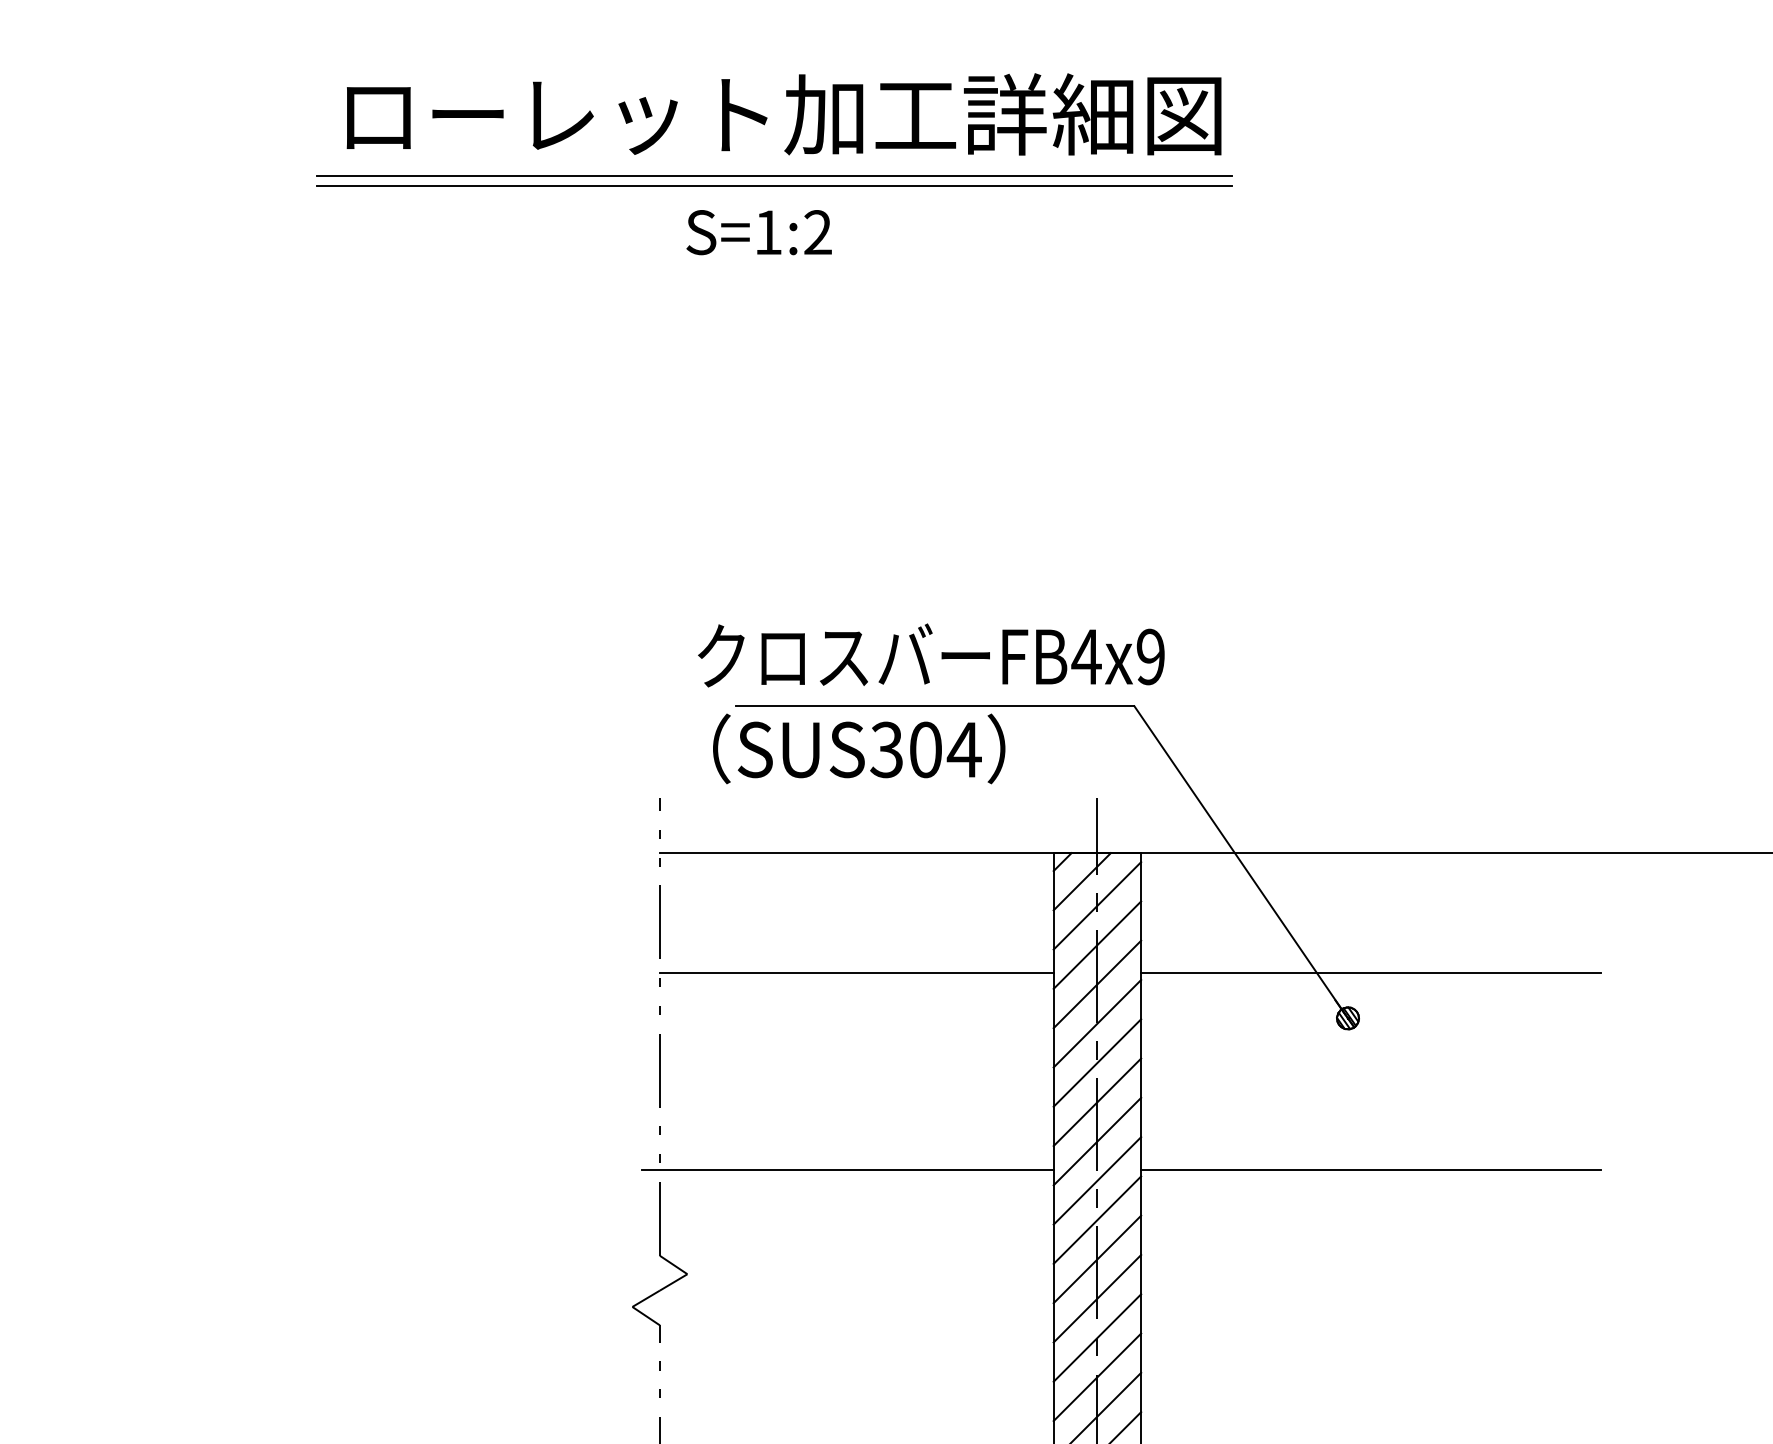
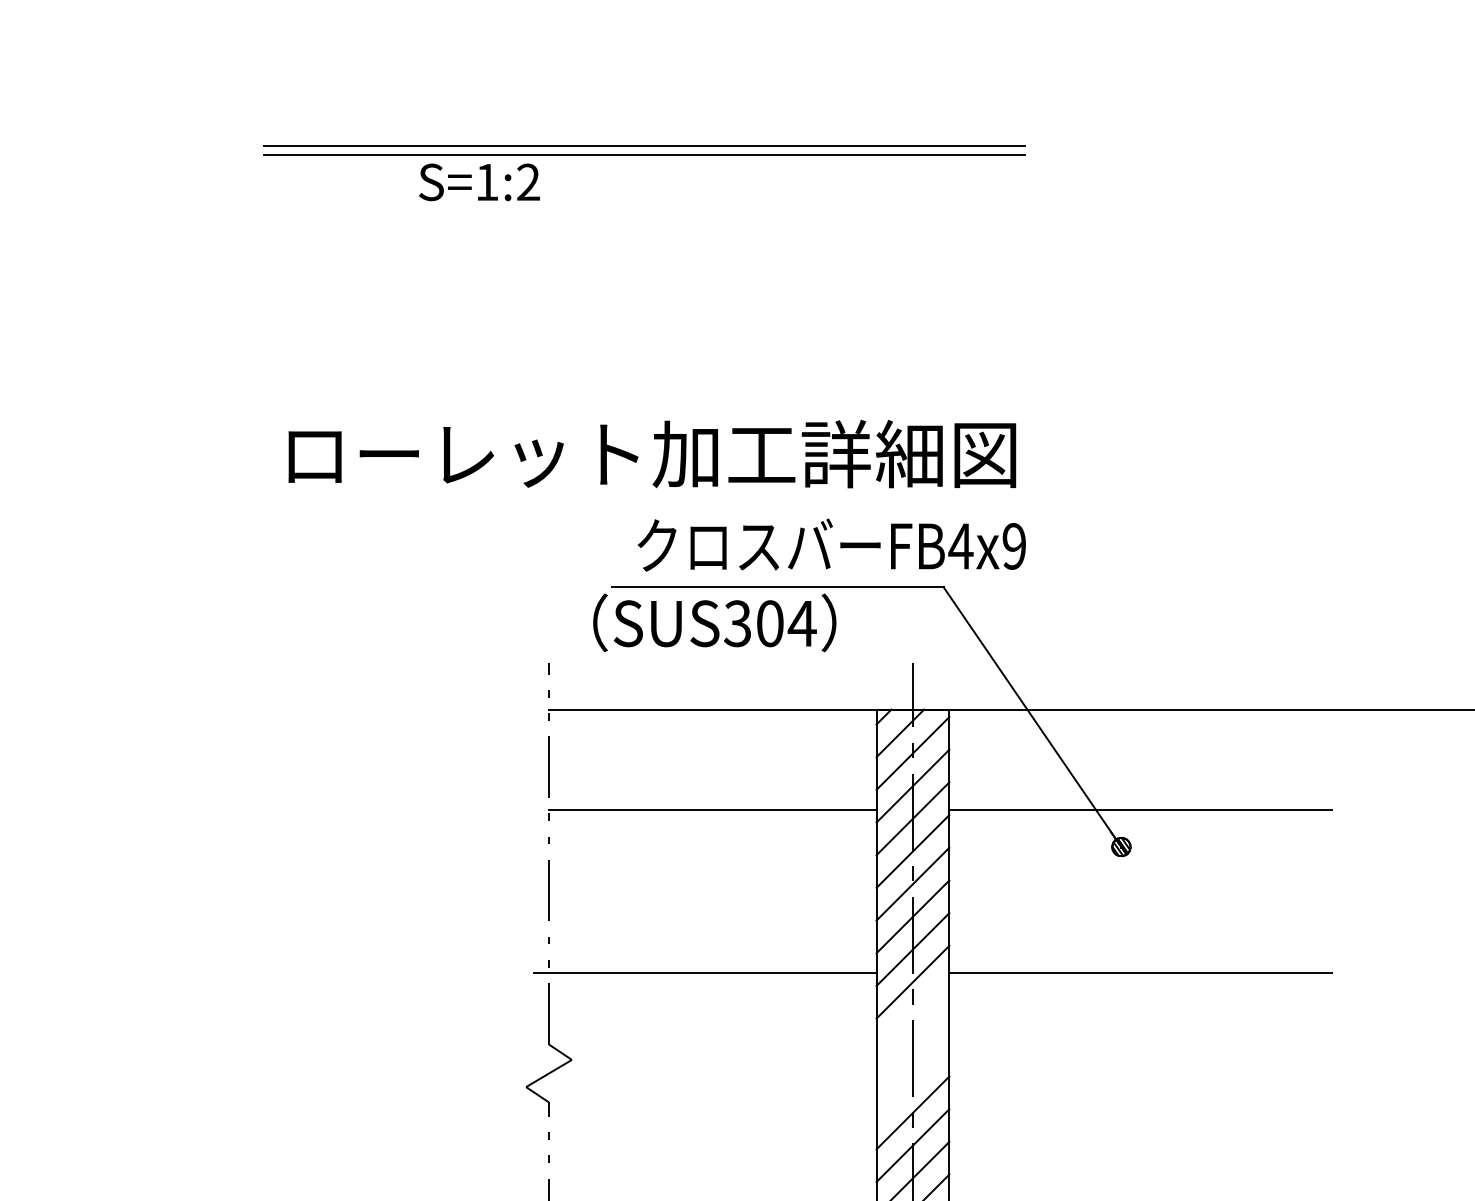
text: (784, 113) -> (652, 453), moved
text: (759, 232) -> (479, 182), moved
text: (930, 654) -> (831, 544), moved
line: (1096, 1219) -> (912, 1014), removed
line: (1096, 1259) -> (912, 1047), removed
line: (1096, 1297) -> (912, 1079), removed

